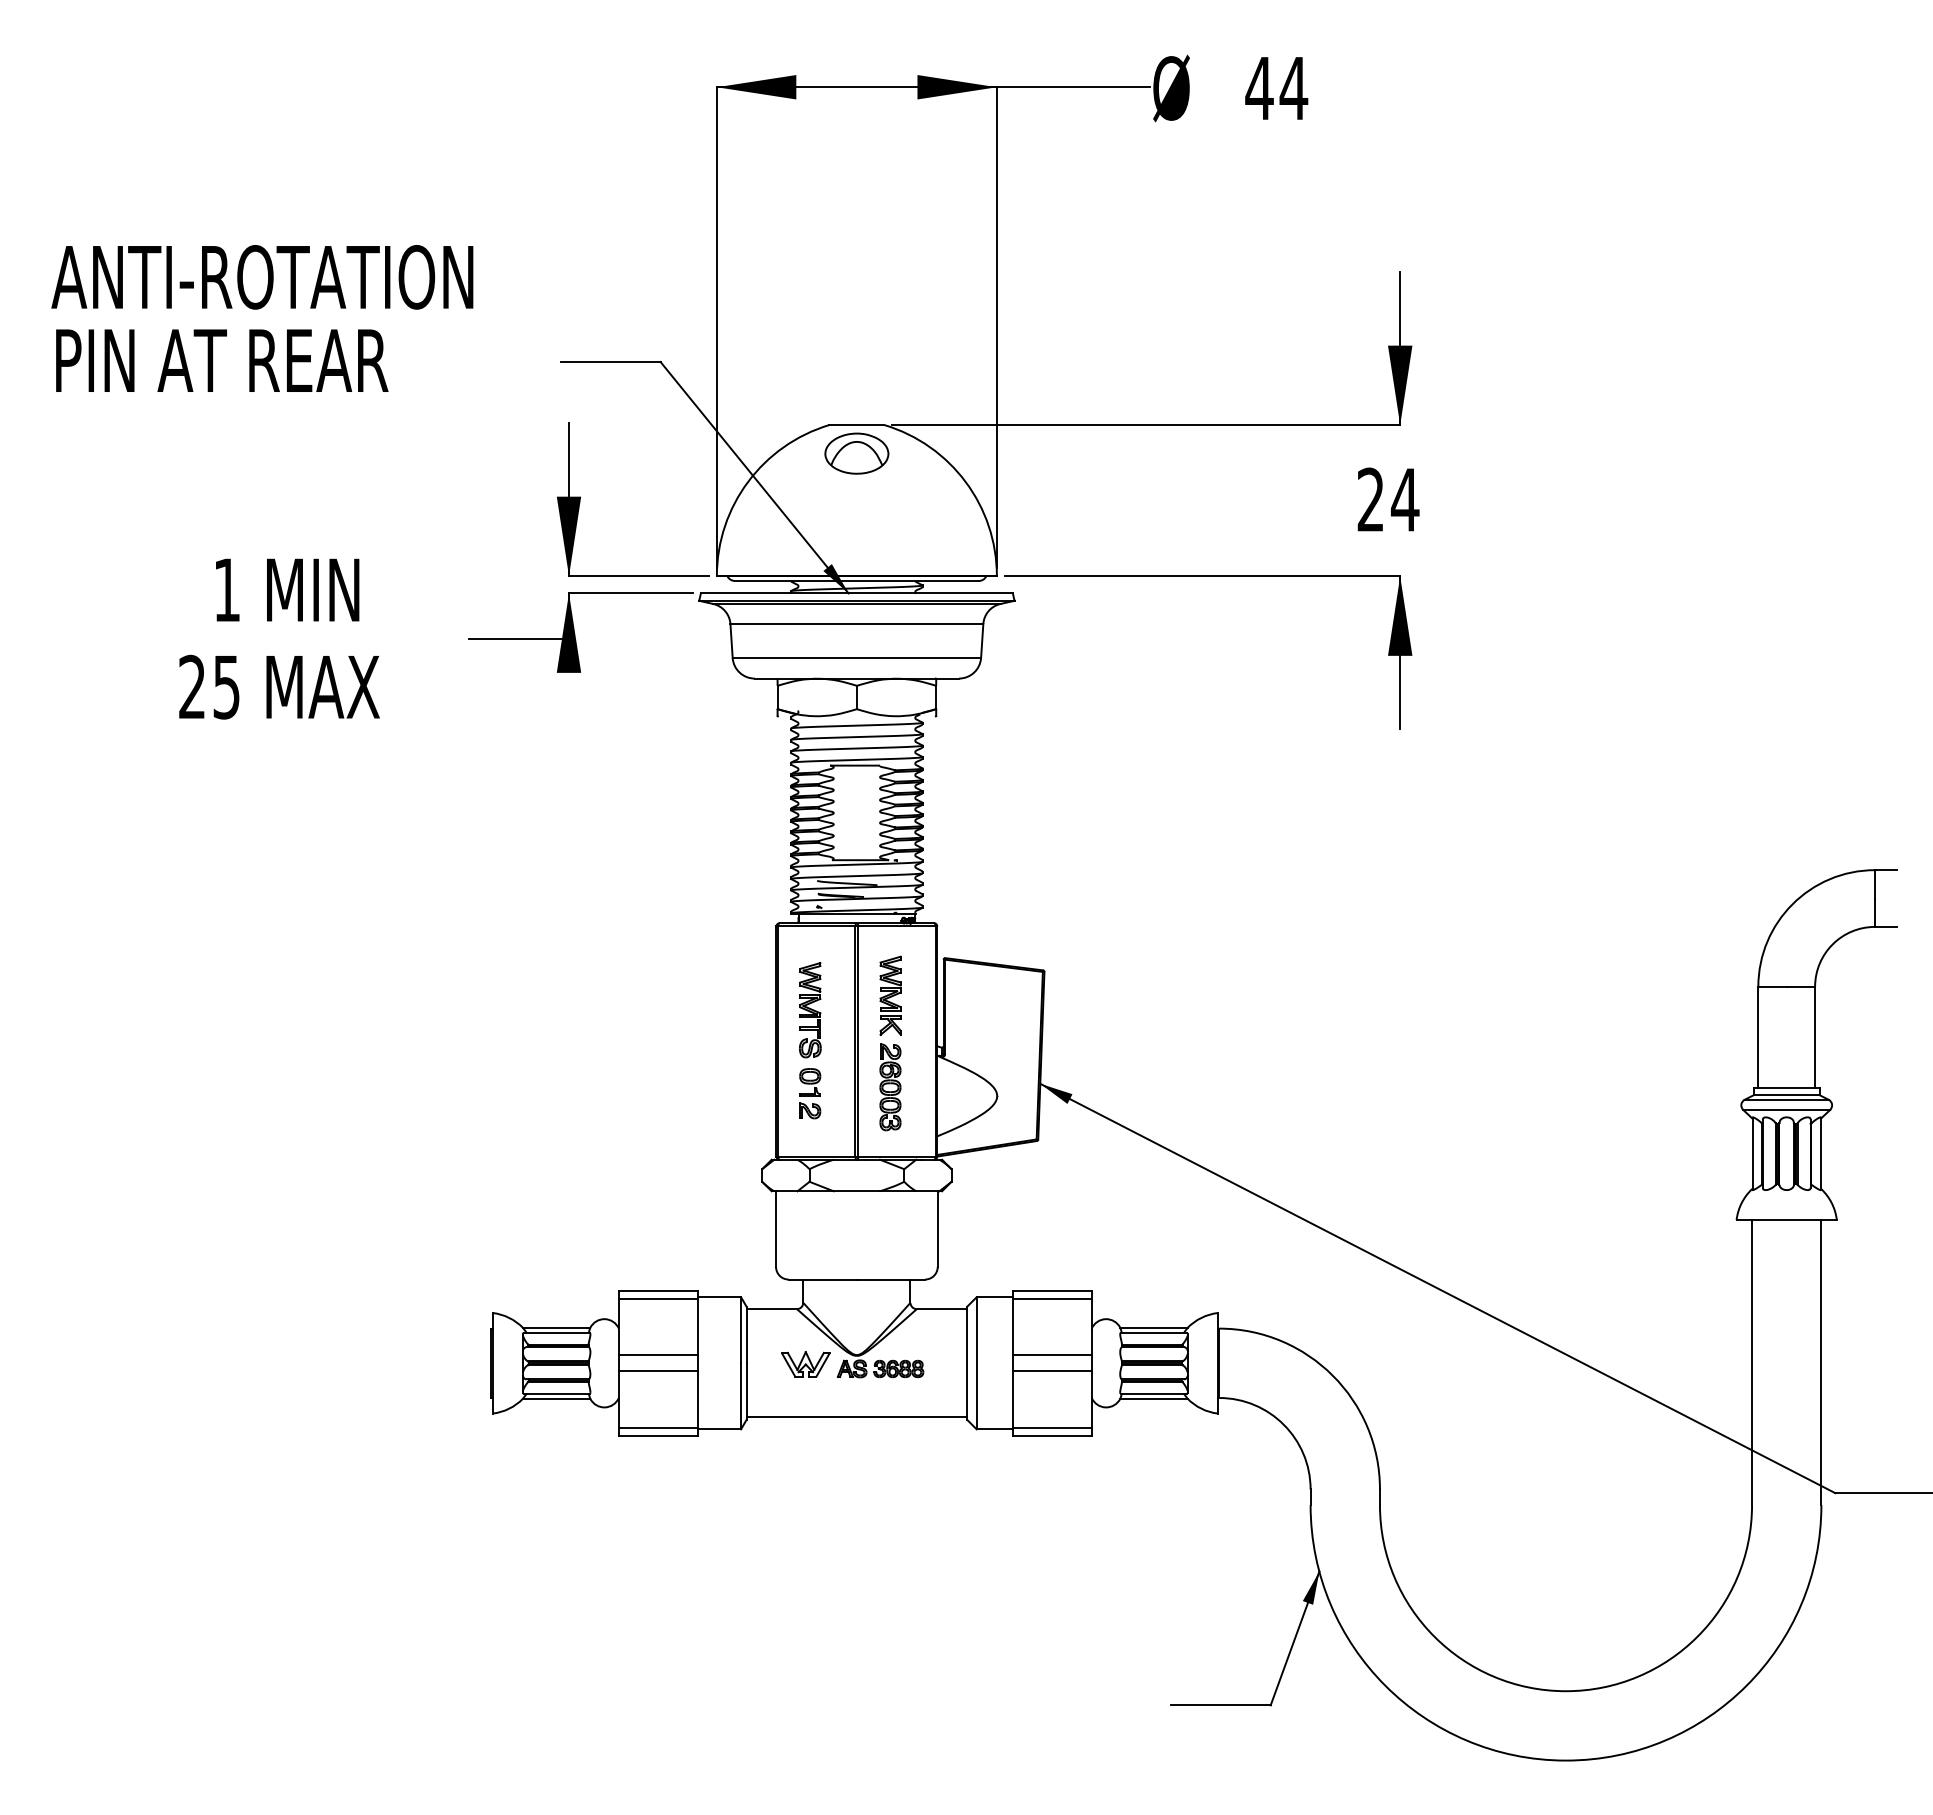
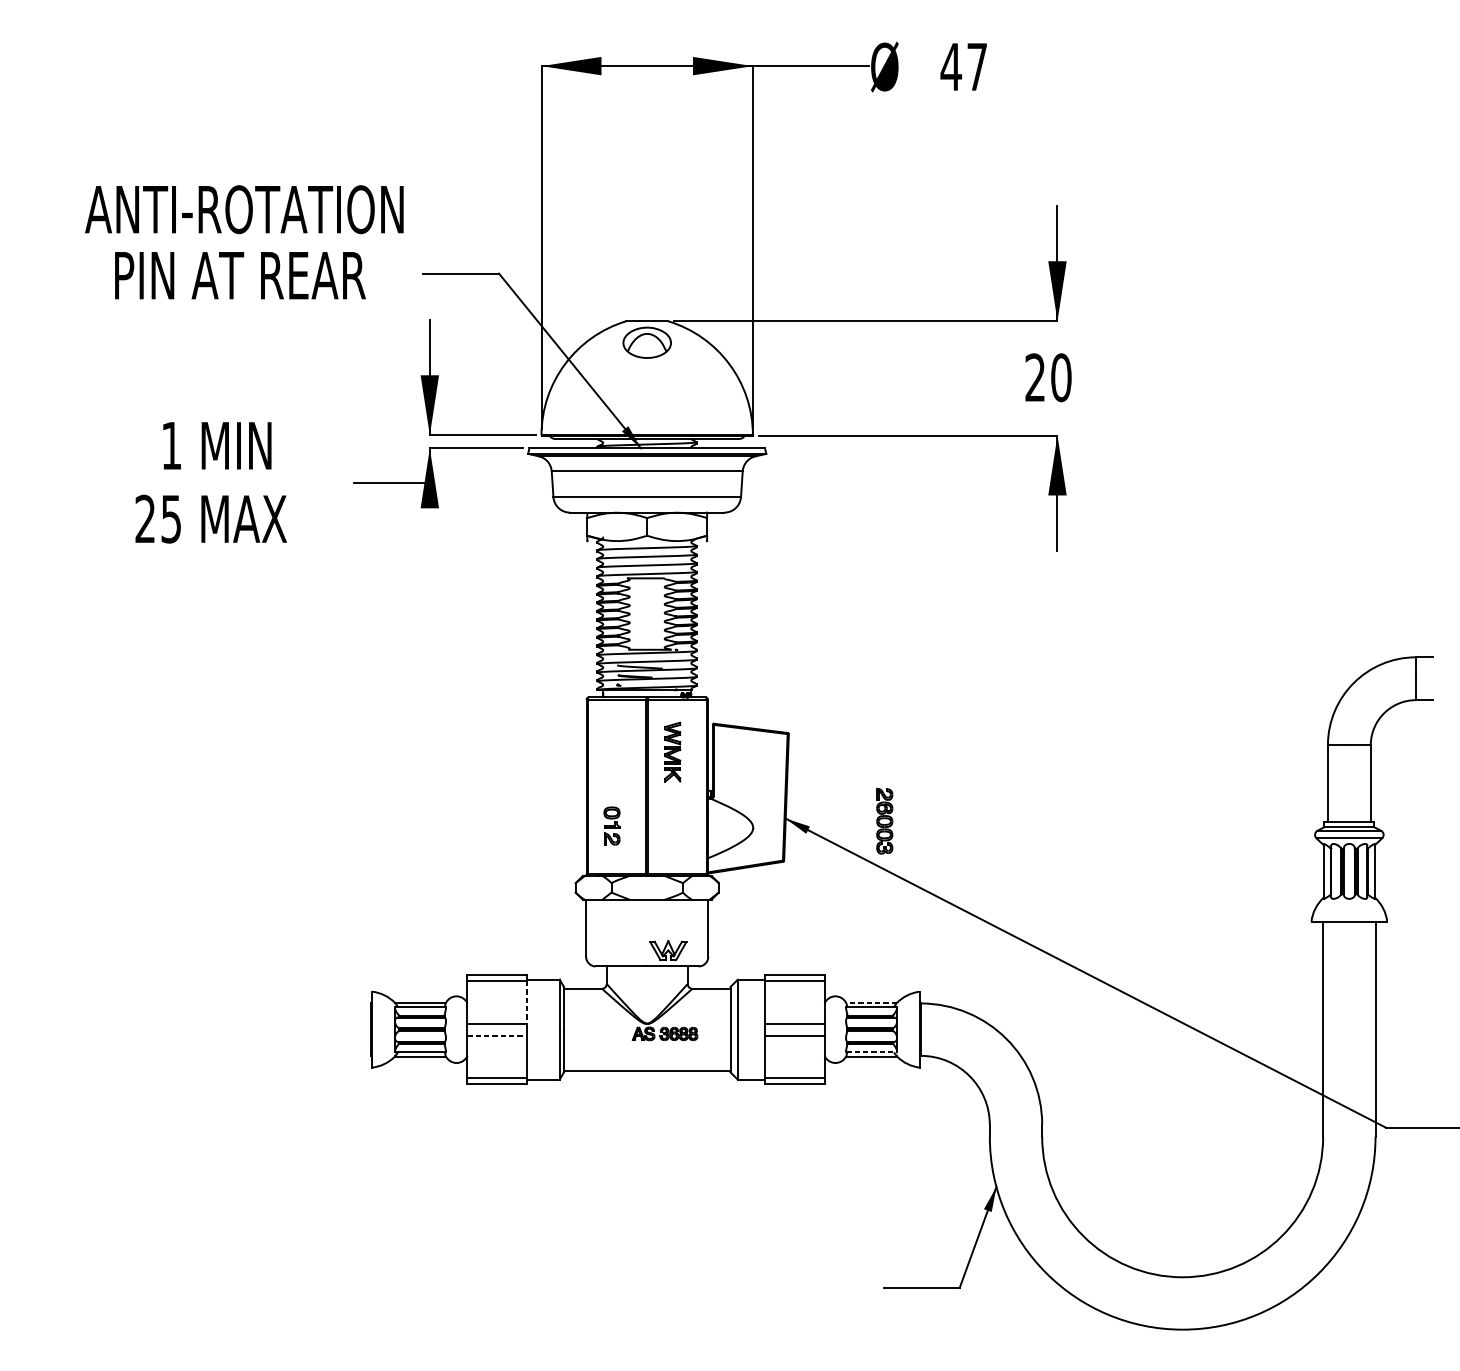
text: (1293, 88) -> (976, 67), 44 -> 47
text: (262, 277) -> (244, 209), moved
text: (222, 360) -> (240, 275), moved
text: (1404, 499) -> (1060, 377), 24 -> 20
part: (810, 1010) -> (612, 763), removed
part: (890, 1087) -> (884, 821), moved
line: (697, 1327) -> (526, 1002), solid -> dashed
line: (1153, 1327) -> (871, 1002), solid -> dashed
part: (805, 1364) -> (668, 950), moved
line: (658, 1371) -> (497, 1035), solid -> dashed
line: (1153, 1393) -> (871, 1052), solid -> dashed

